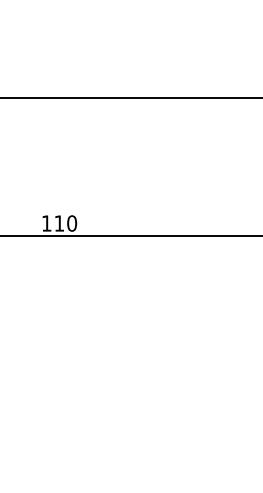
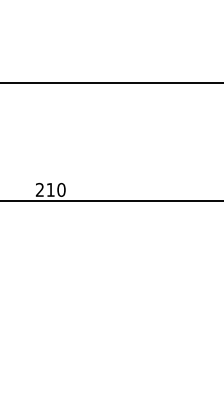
text: (46, 223) -> (39, 189), 110 -> 210

